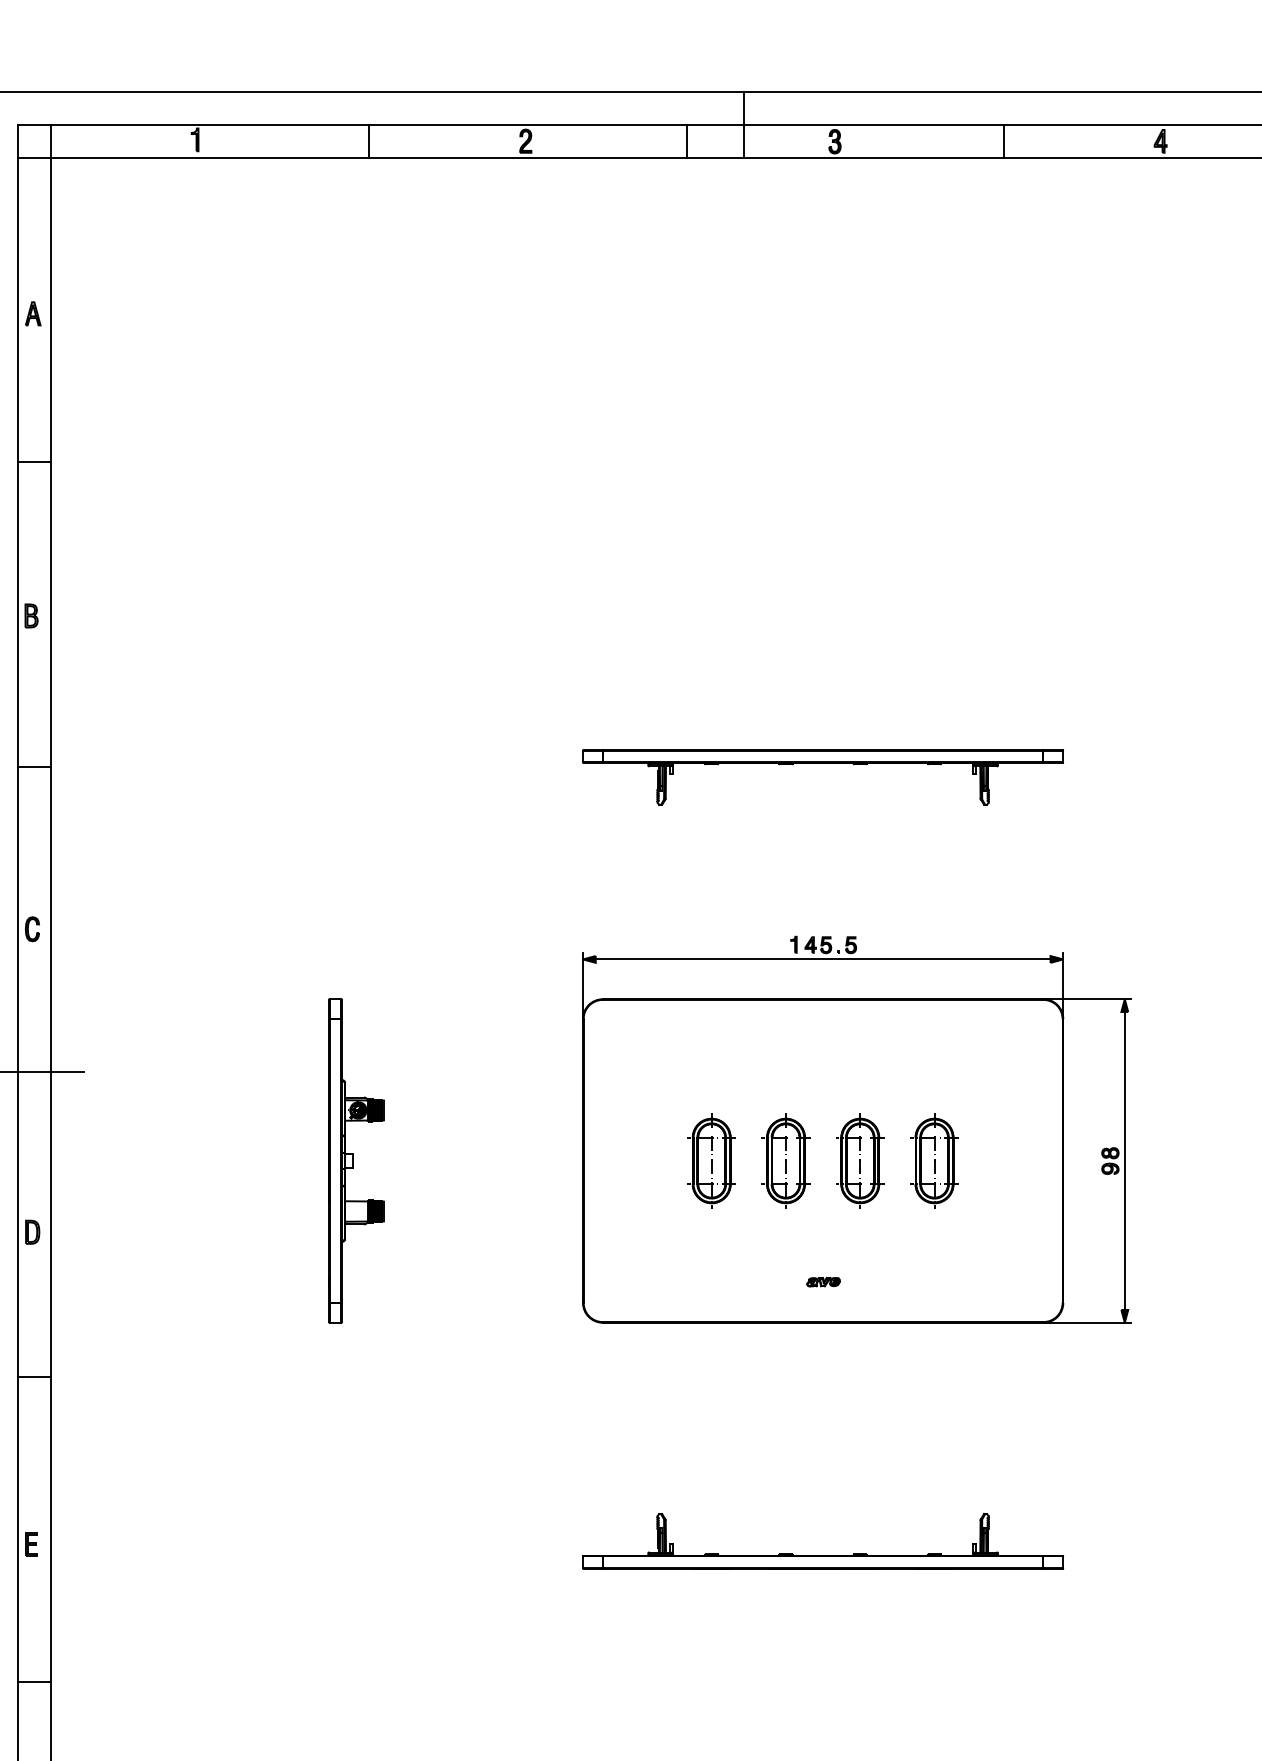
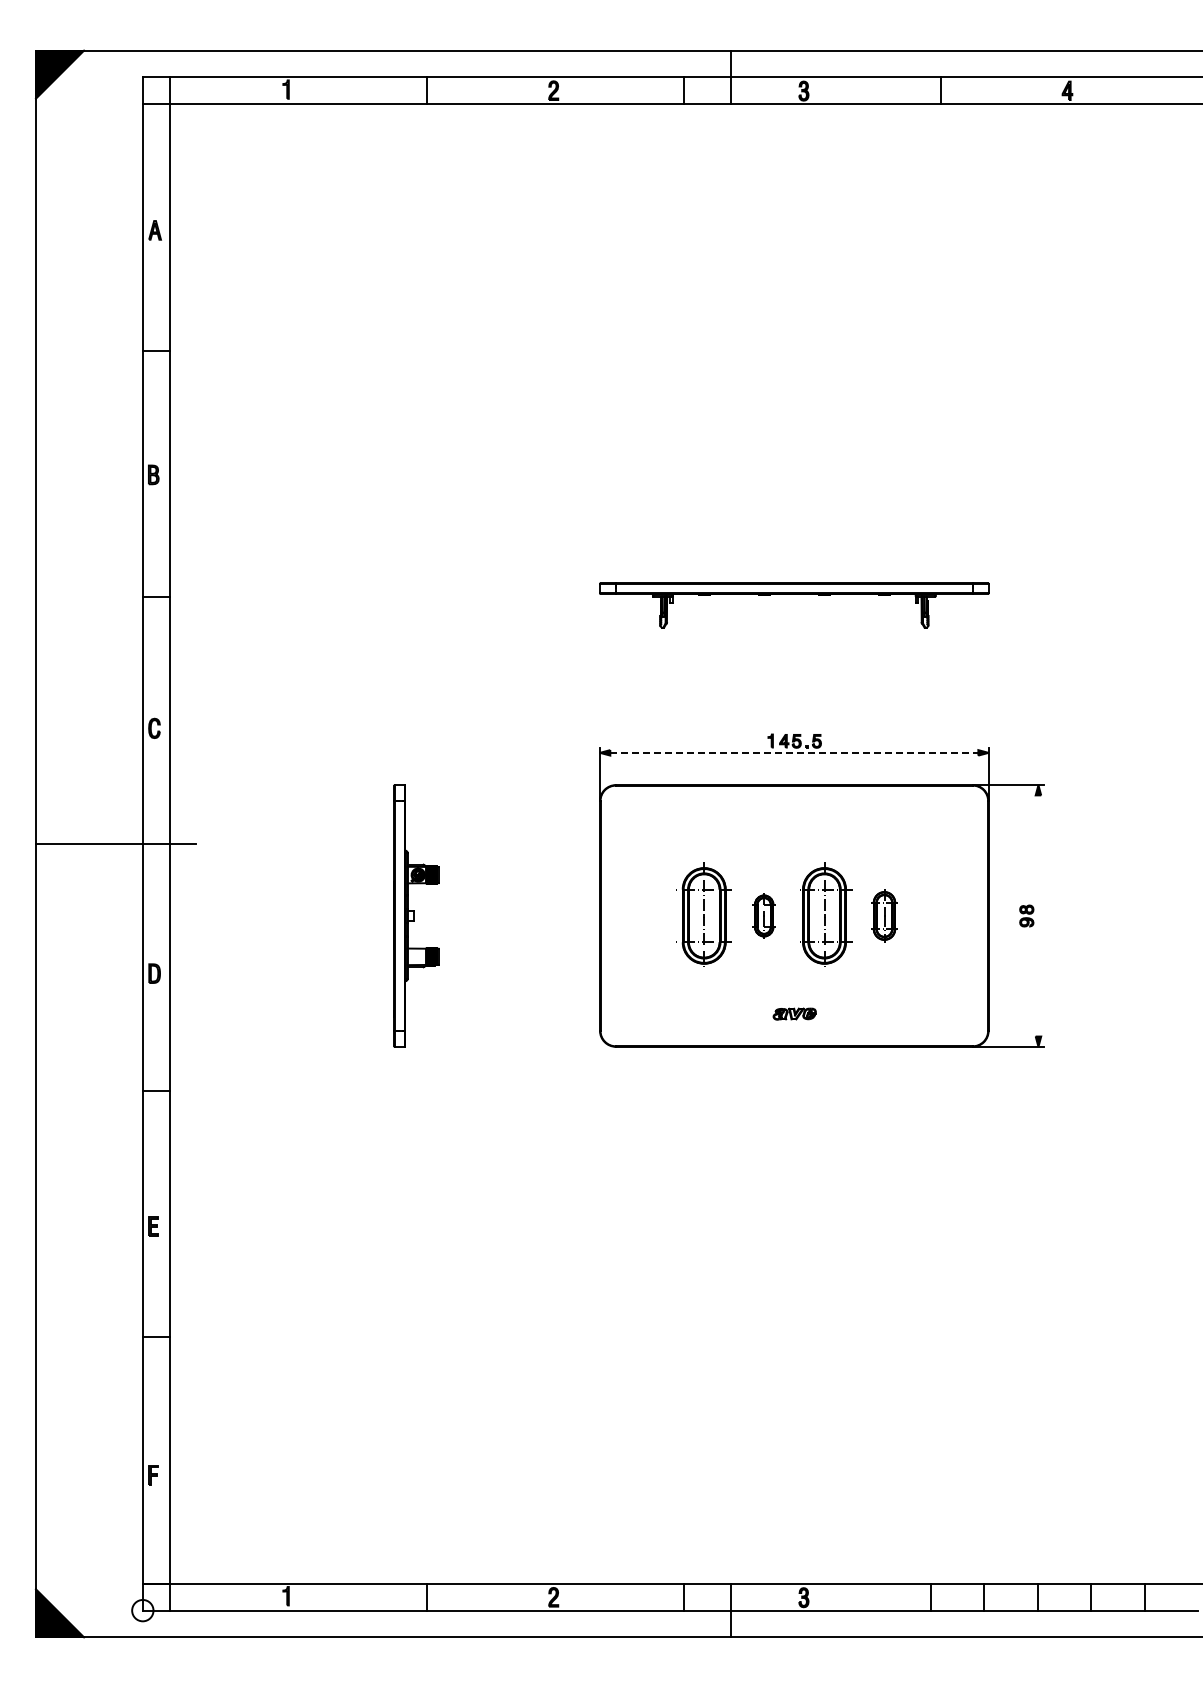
line: (823, 958) -> (794, 752), solid -> dashed
part: (710, 1160) -> (703, 915), size x1.4
part: (785, 1160) -> (763, 915), size x0.6
part: (859, 1160) -> (823, 915), size x1.4
part: (934, 1160) -> (884, 915), size x0.7
line: (1124, 1160) -> (1038, 915), removed
part: (823, 1281) -> (794, 1013), size x1.6
part: (823, 1554) -> (794, 1234), removed

